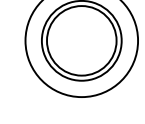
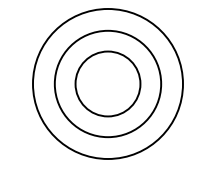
circle: (81, 40) -> (107, 83), size x0.7

